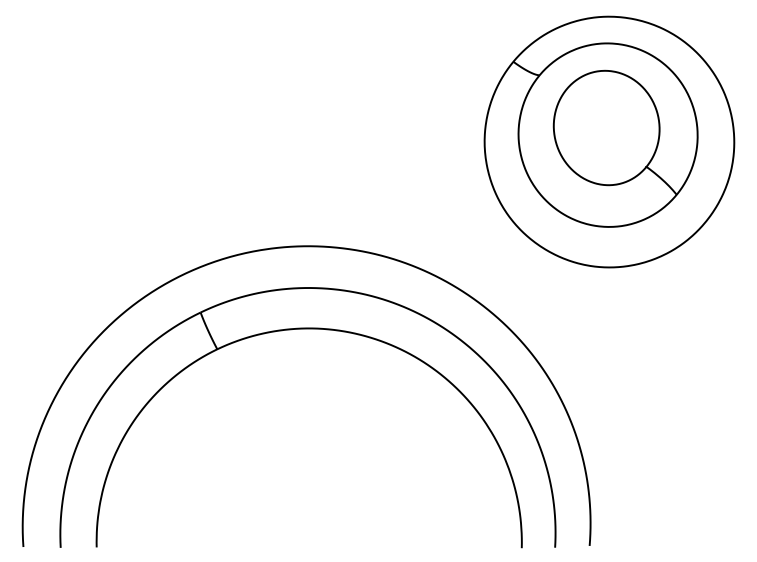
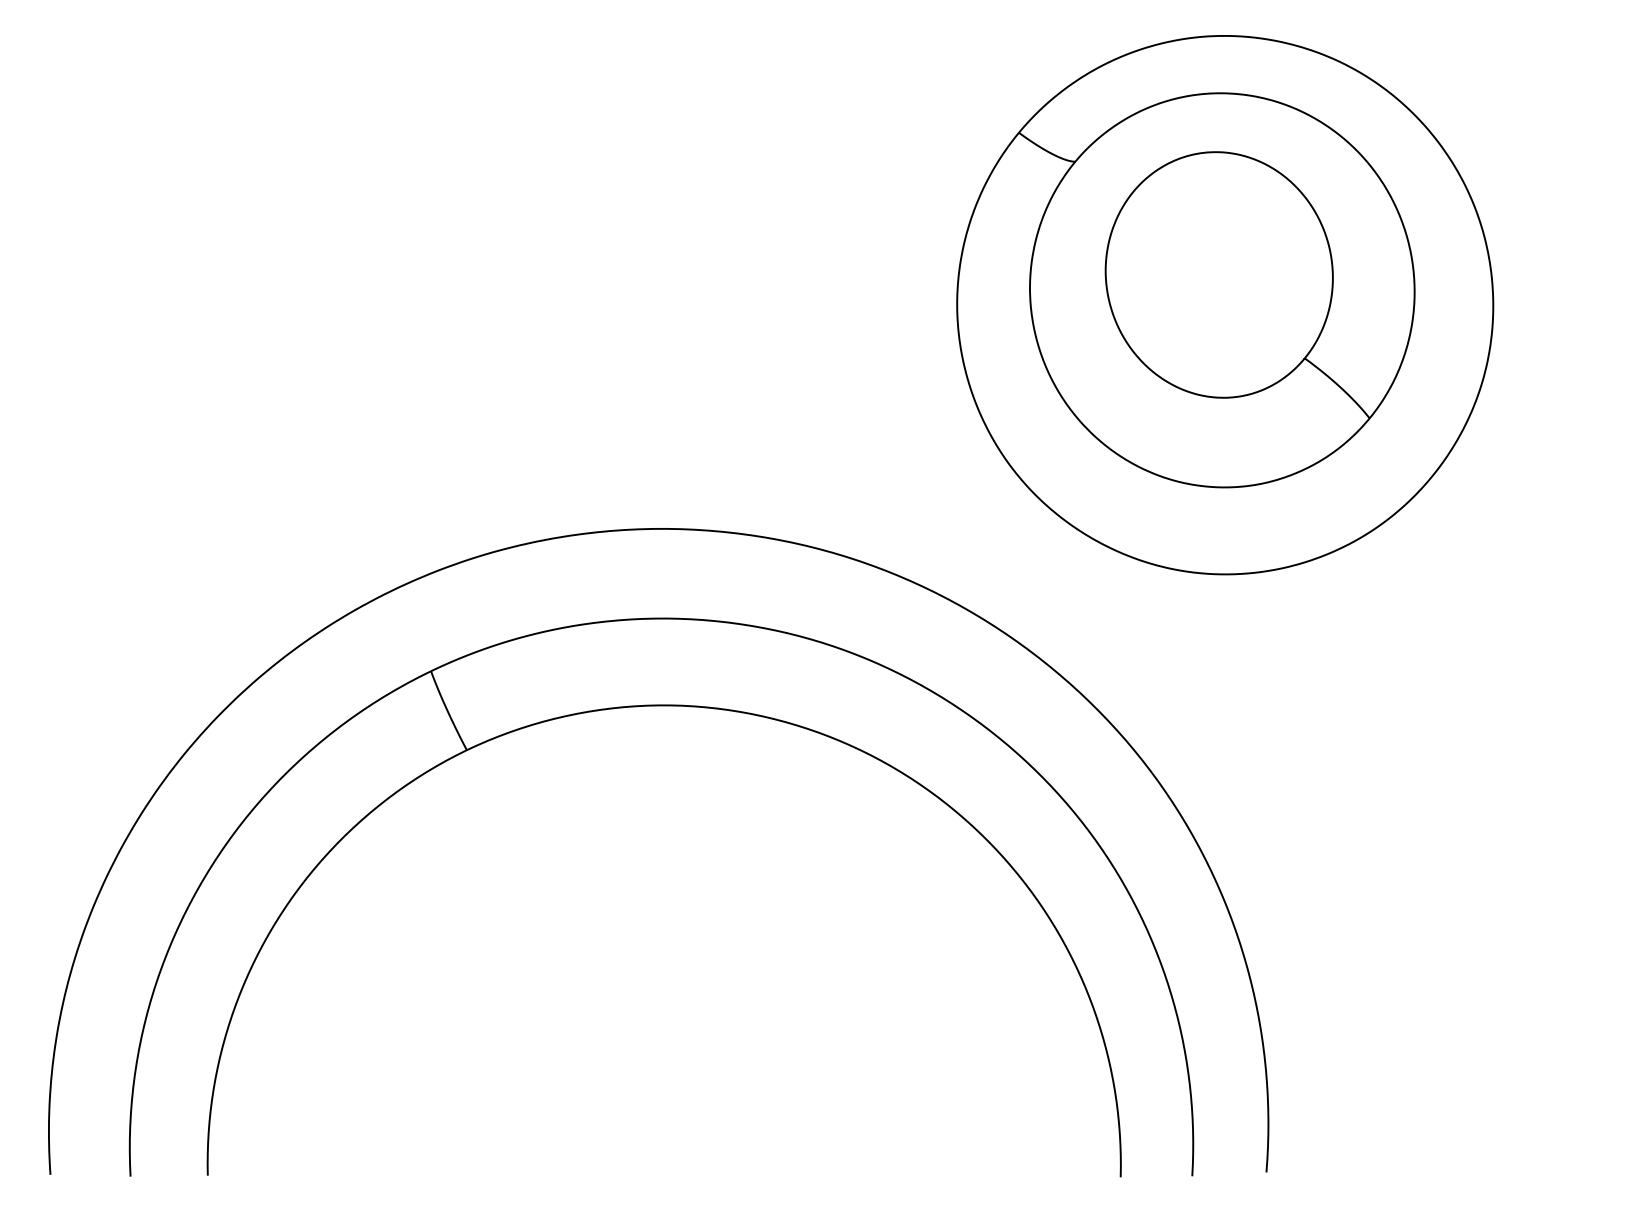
part: (609, 141) -> (1225, 303), moved

